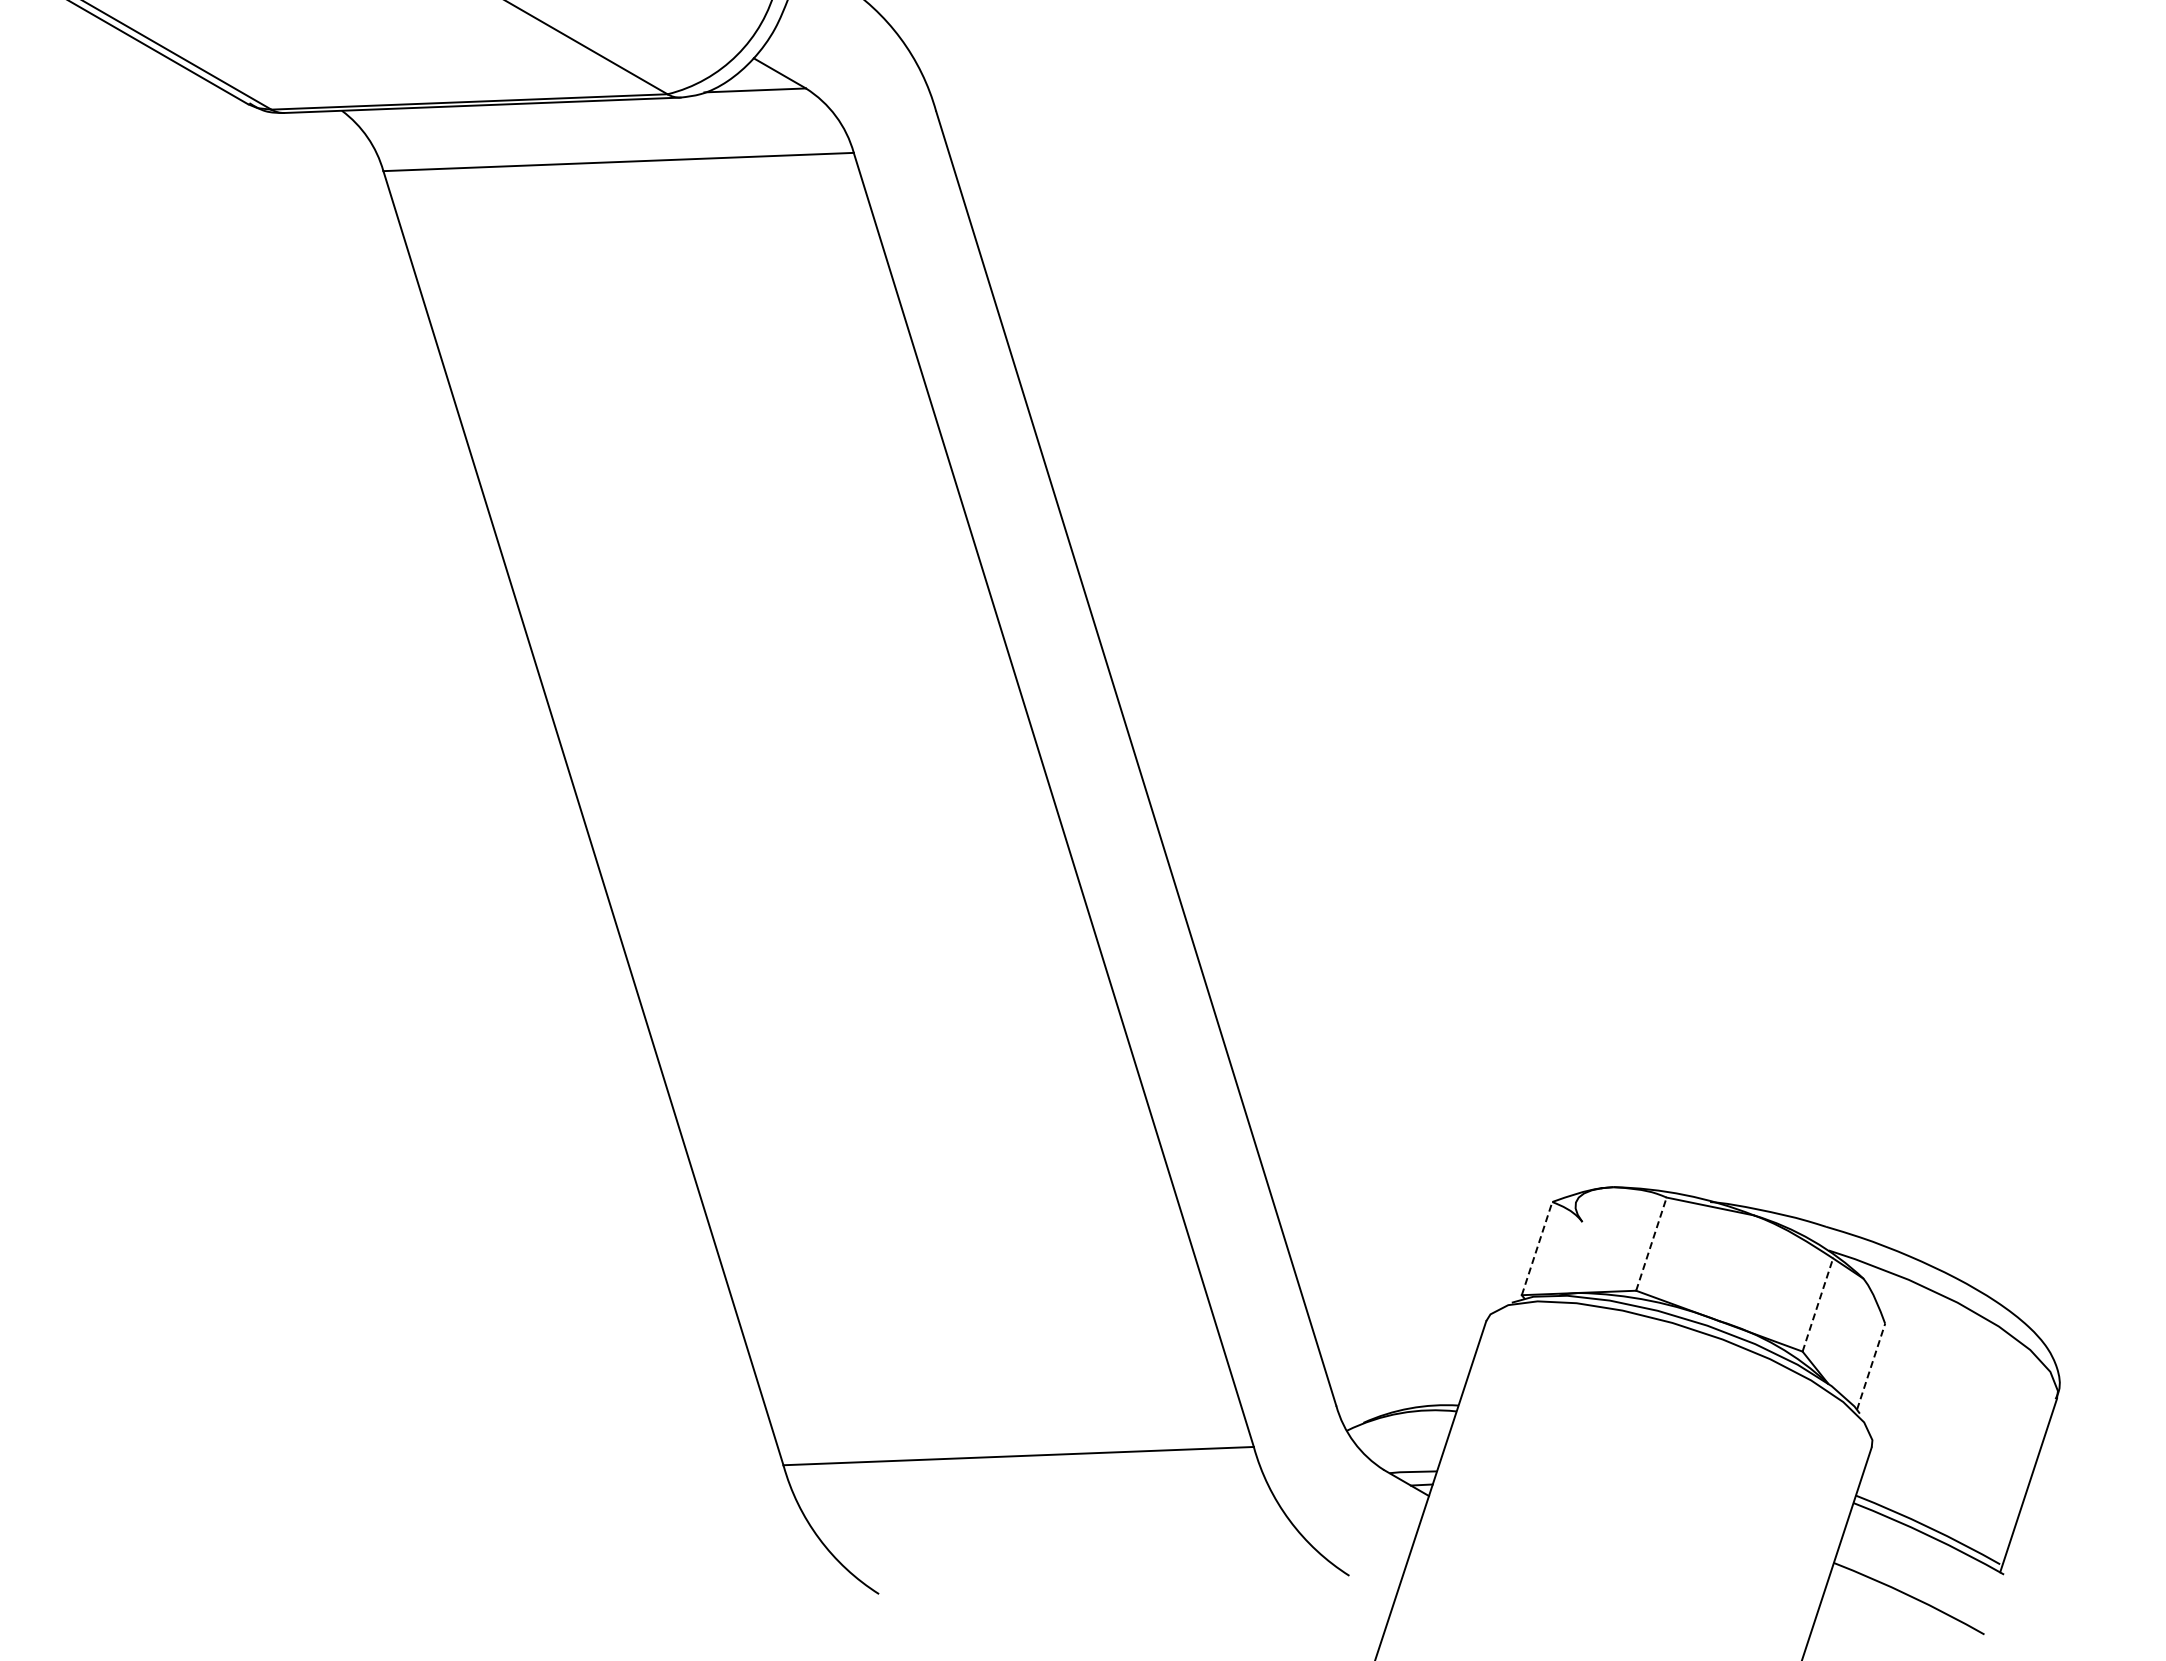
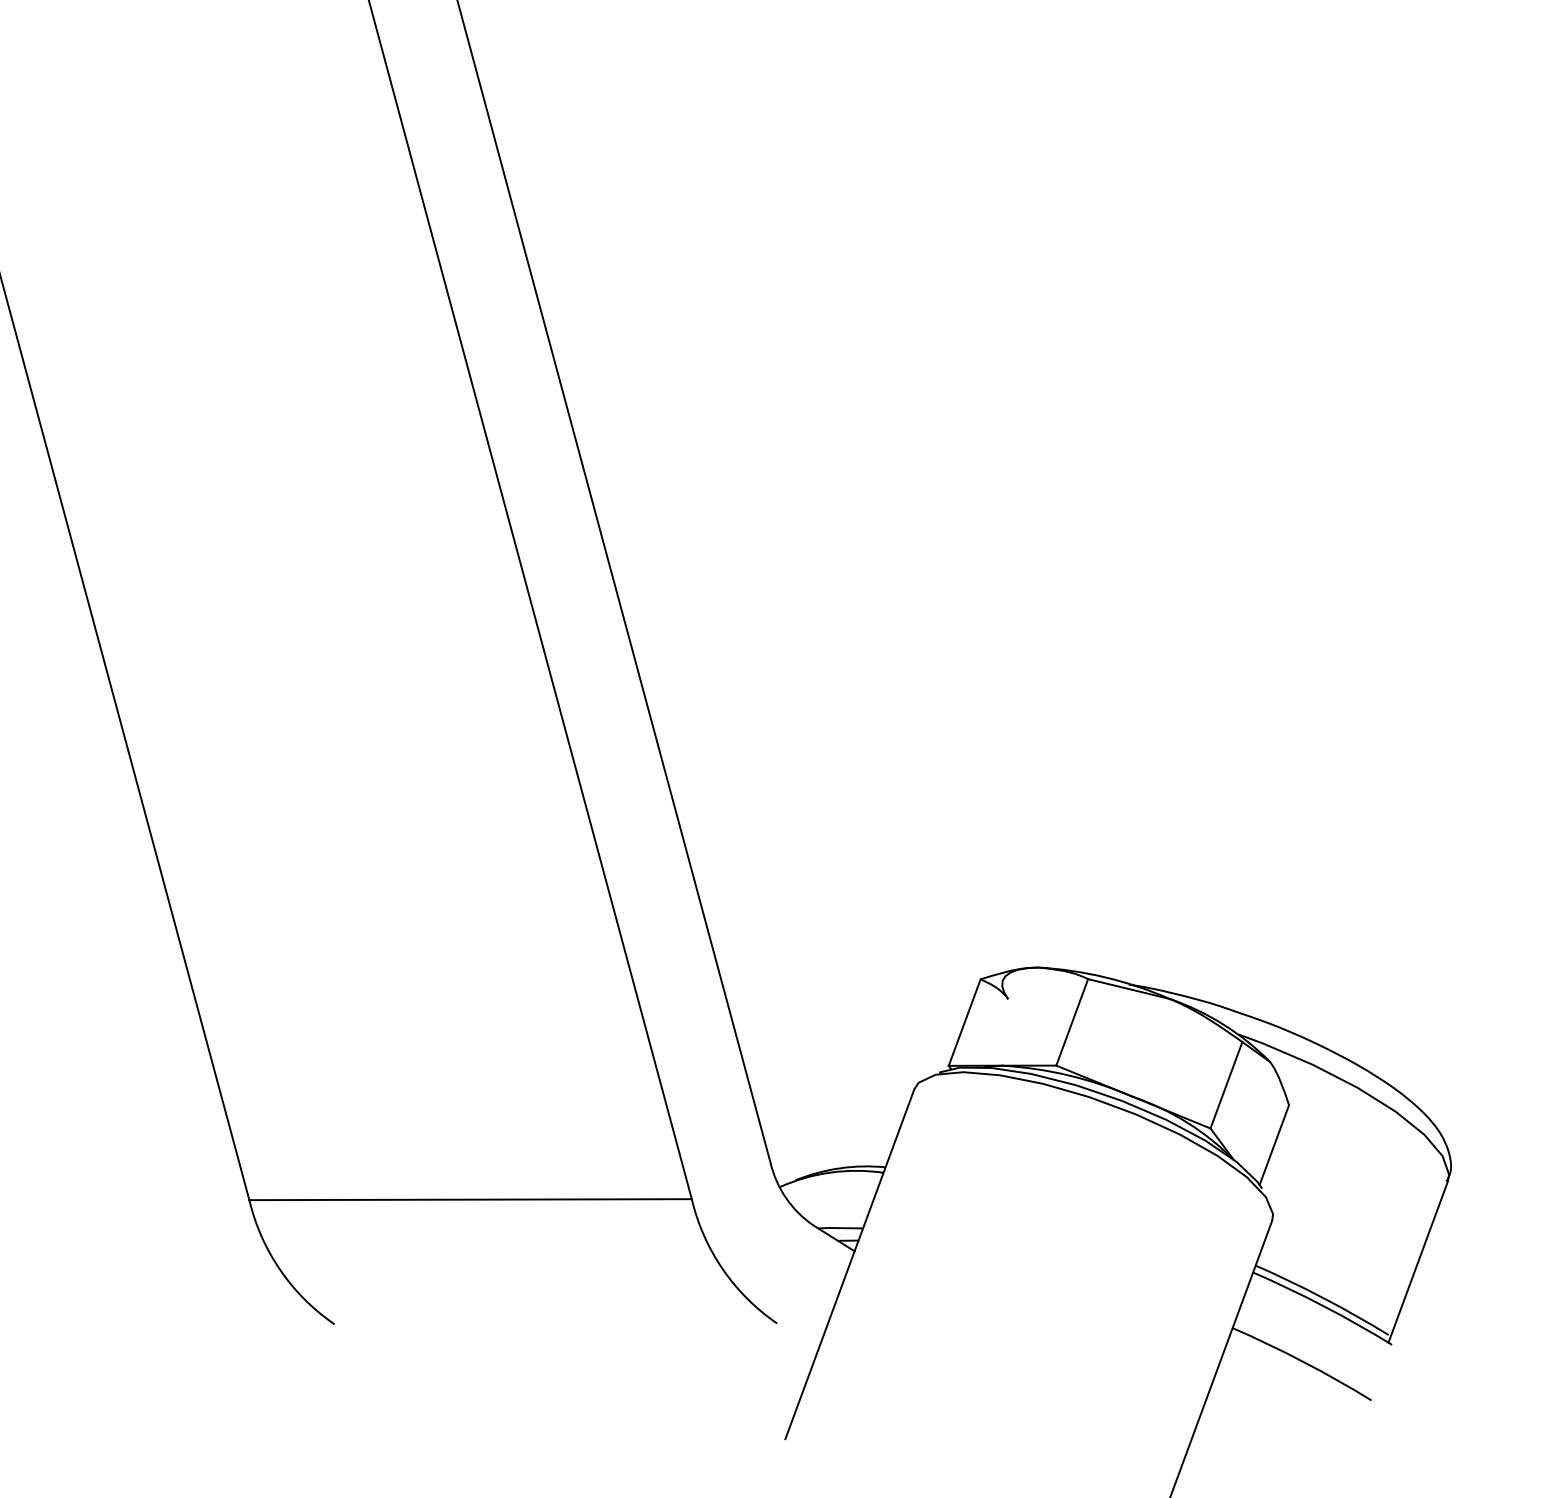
line: (1651, 1243) -> (1072, 1021), dashed -> solid
line: (1537, 1248) -> (965, 1022), dashed -> solid
line: (1818, 1304) -> (1227, 1084), dashed -> solid
line: (1871, 1366) -> (1274, 1144), dashed -> solid

